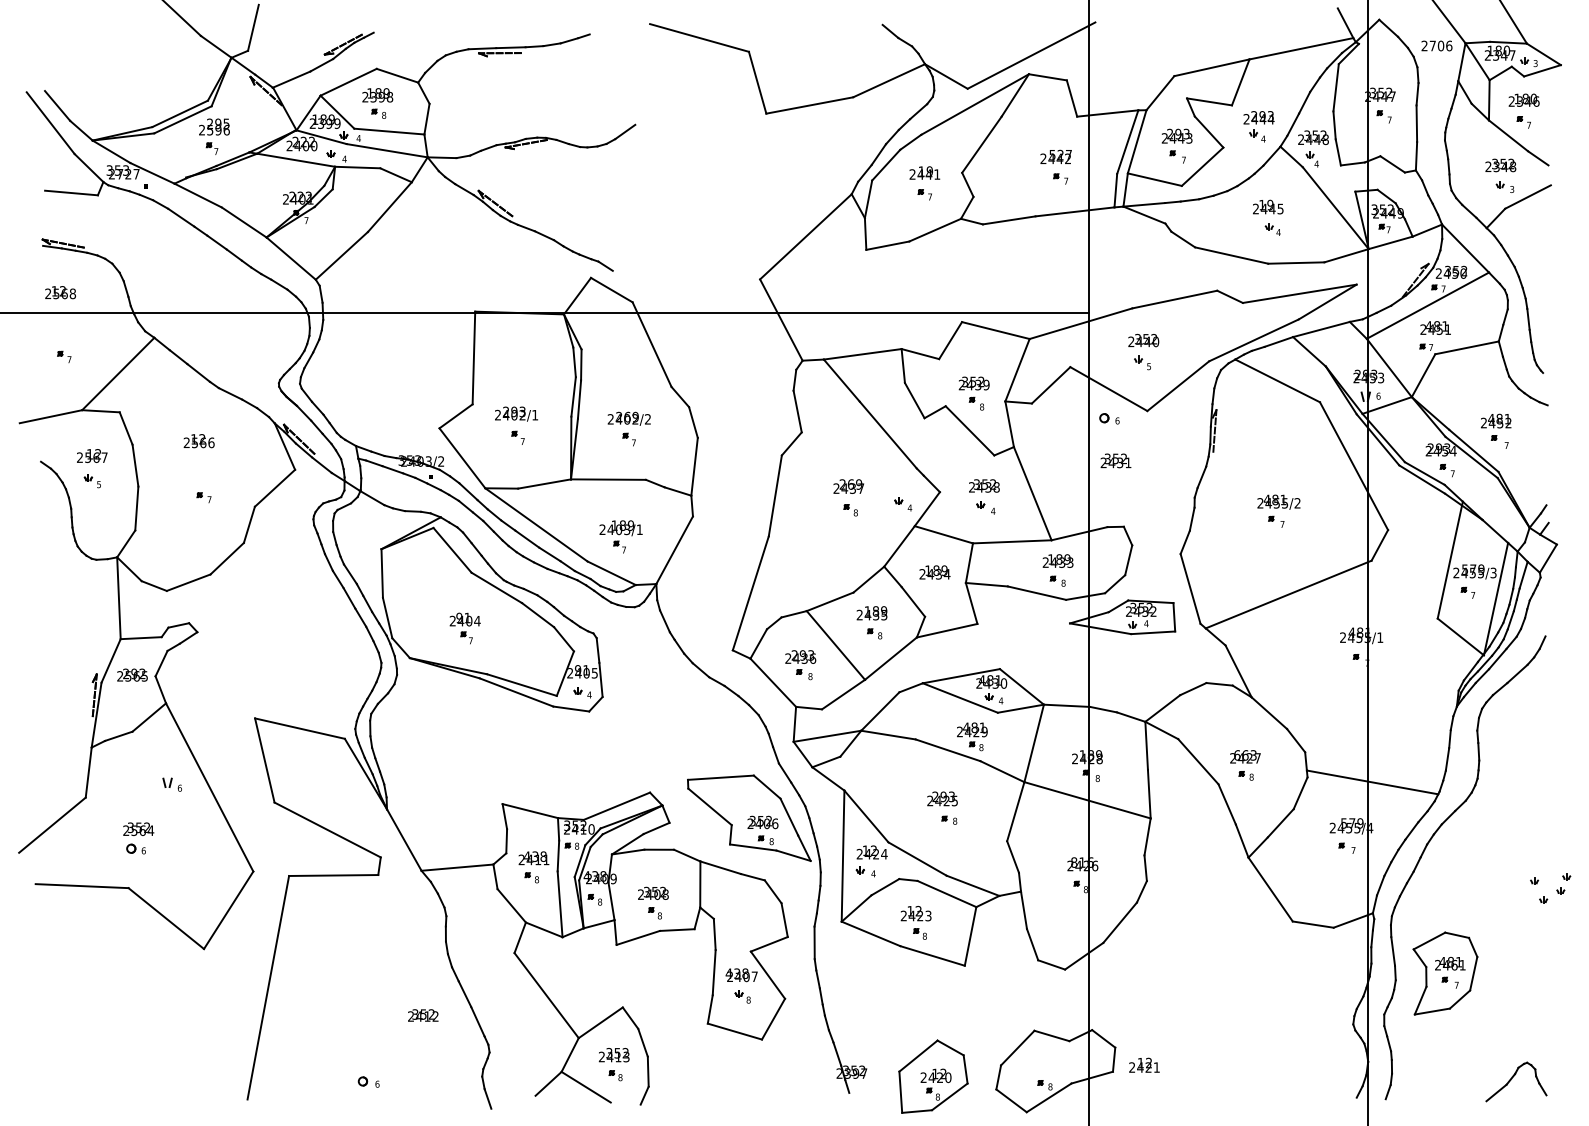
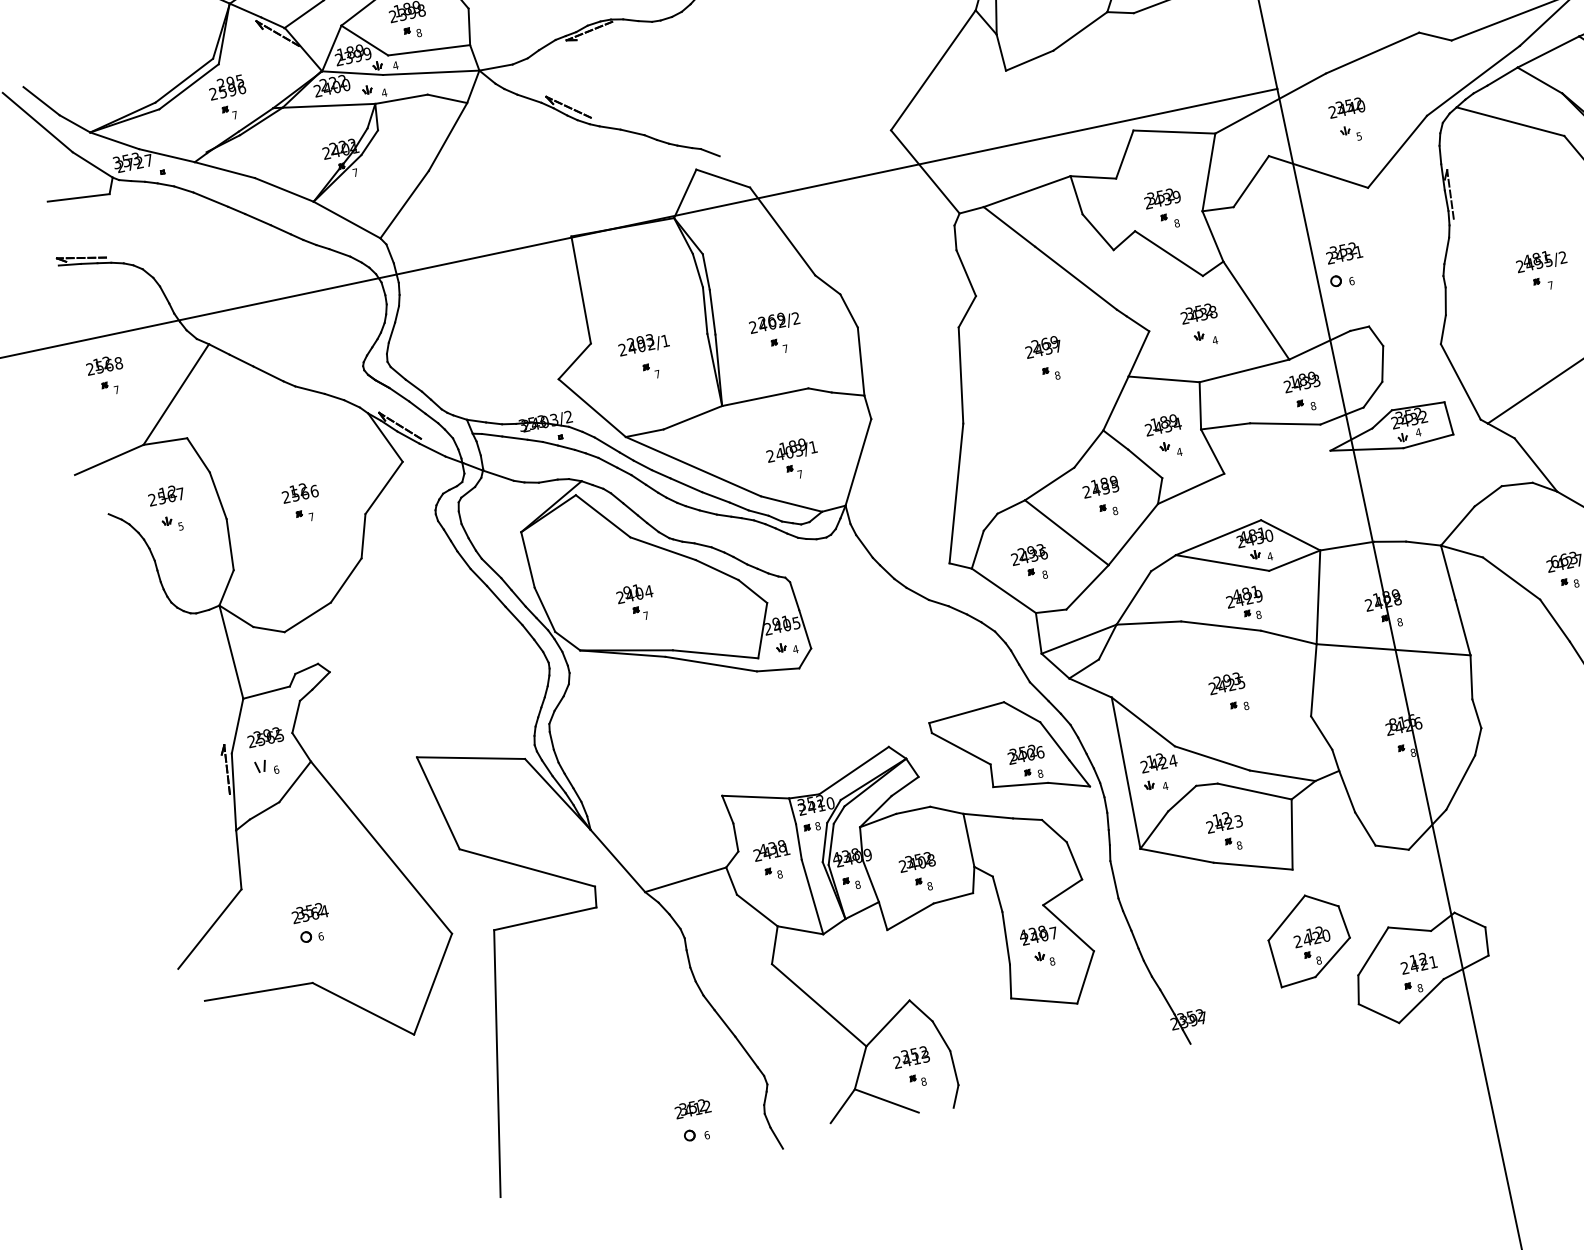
text: (60, 292) -> (104, 364), moved
part: (1109, 418) -> (1342, 280), moved
text: (198, 441) -> (299, 492), moved
part: (903, 504) -> (1171, 449), moved
part: (171, 784) -> (265, 767), moved
text: (423, 1015) -> (693, 1108), moved
text: (1144, 1064) -> (1418, 961), moved
part: (933, 1076) -> (1308, 937), moved
part: (368, 1081) -> (696, 1134), moved

